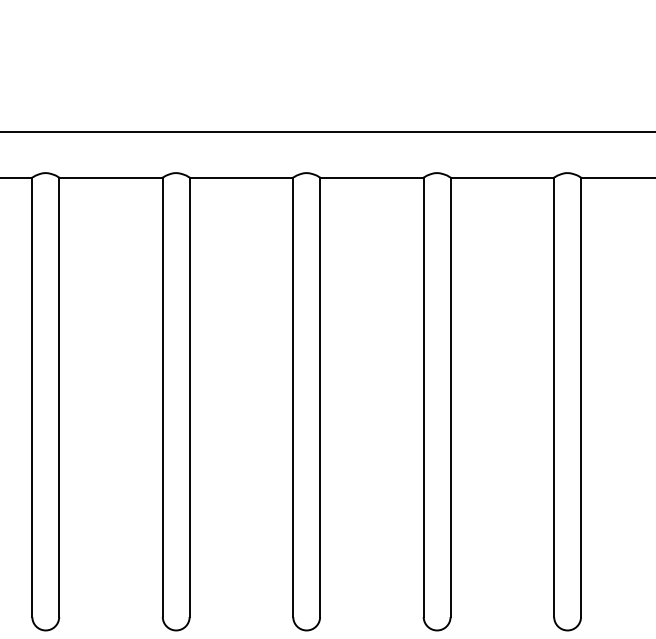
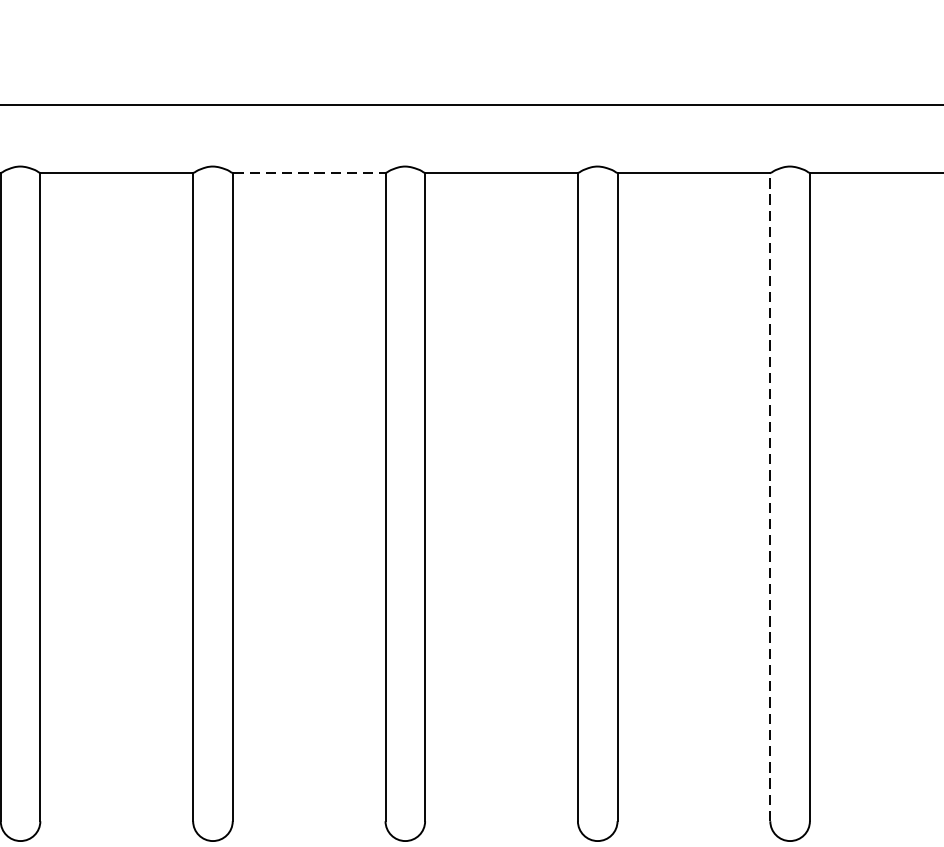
line: (241, 177) -> (309, 173), solid -> dashed
line: (554, 397) -> (770, 497), solid -> dashed

